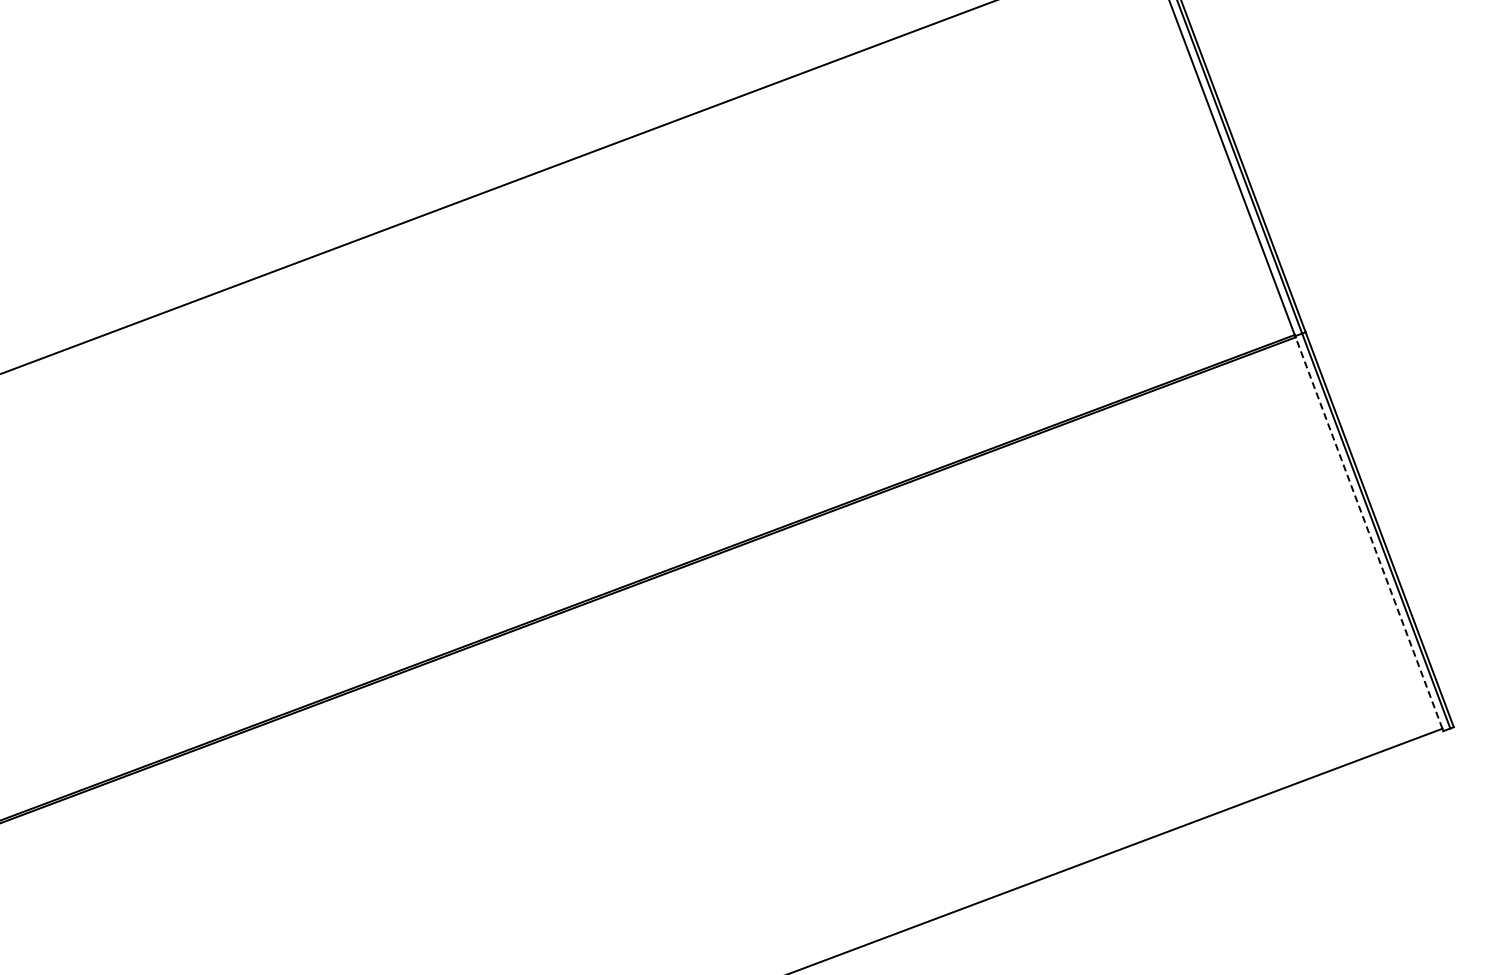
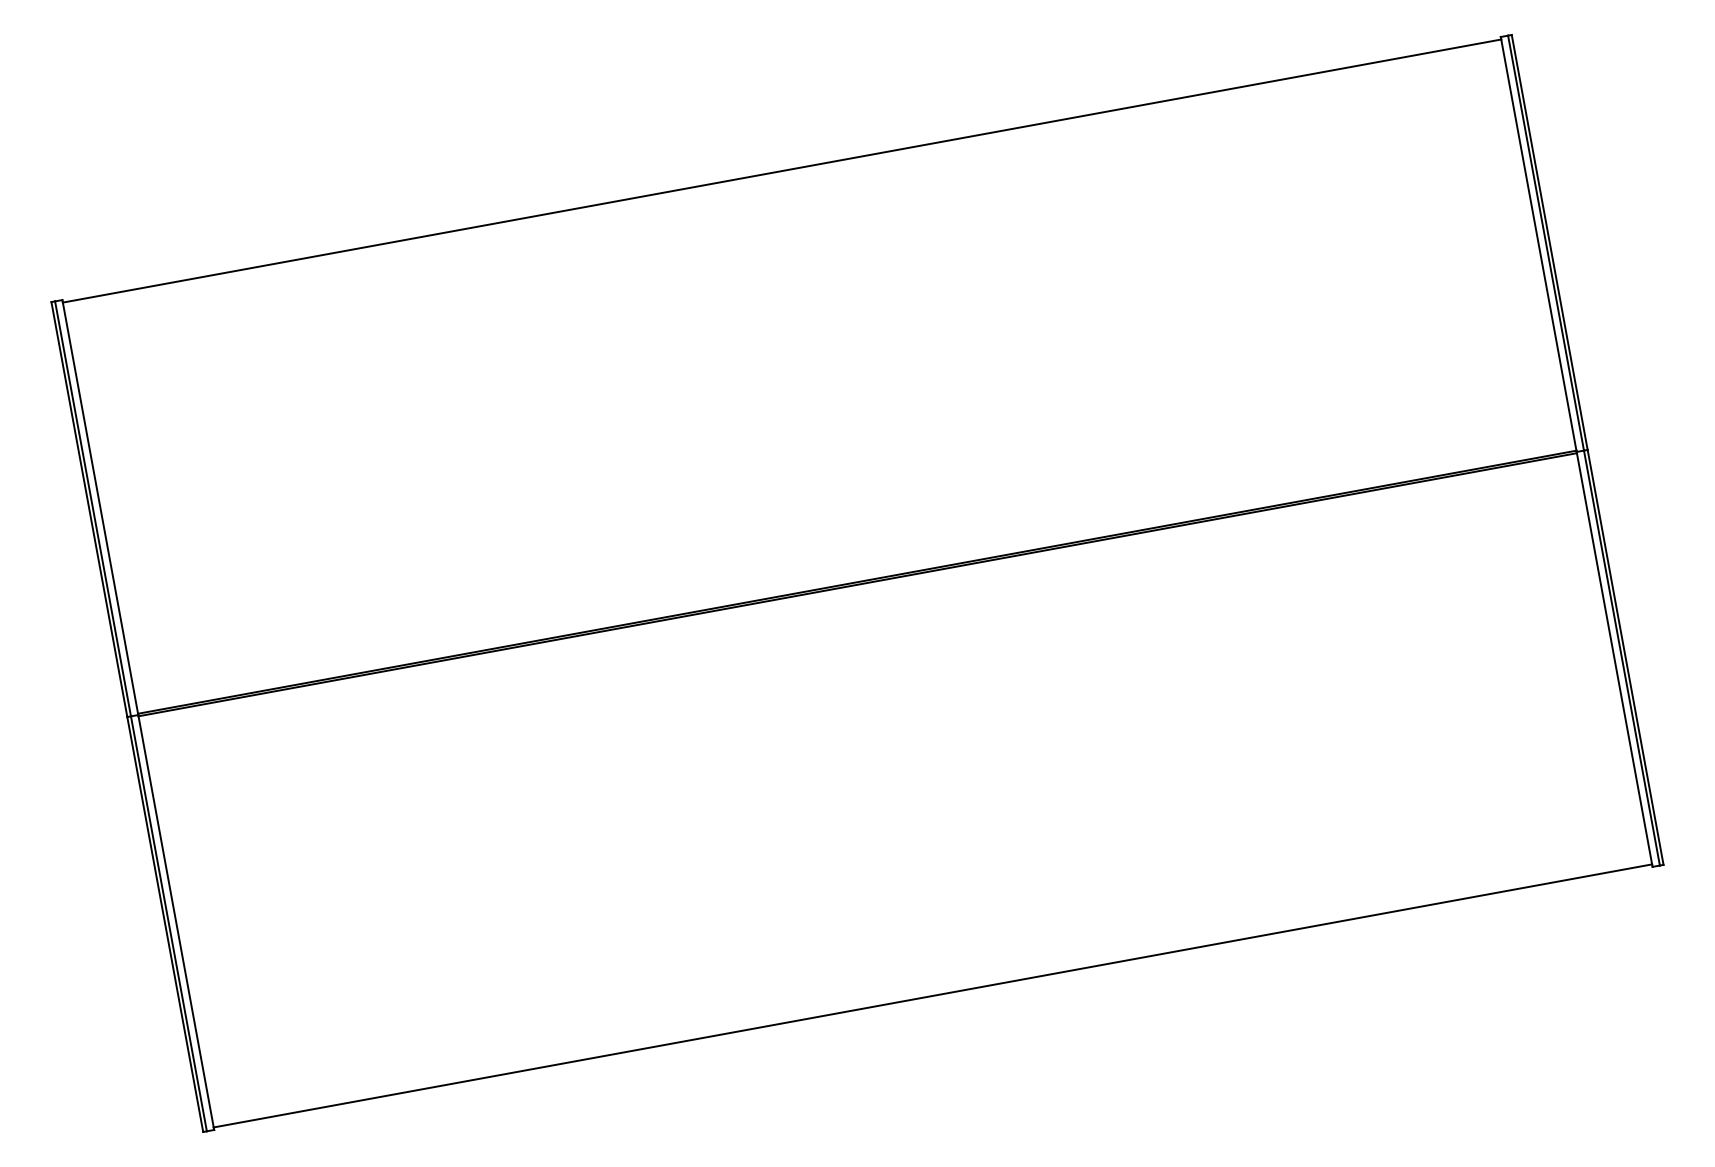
line: (1368, 532) -> (1614, 658), dashed -> solid

